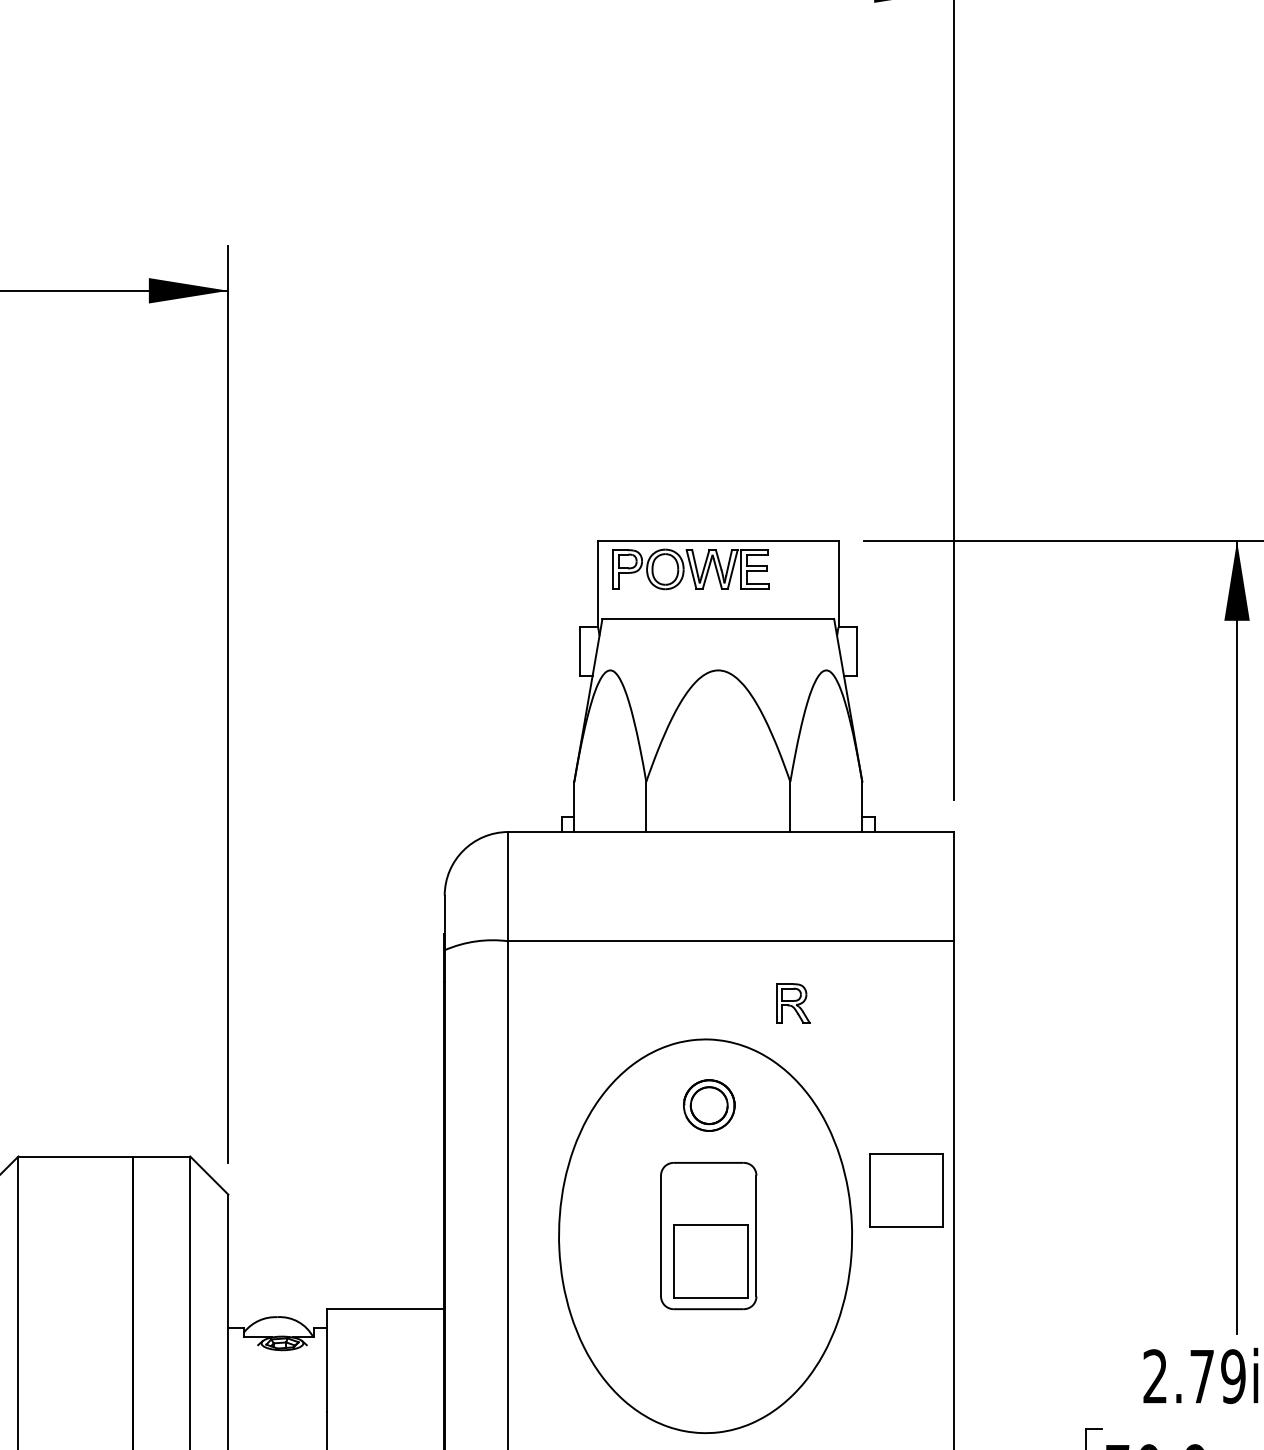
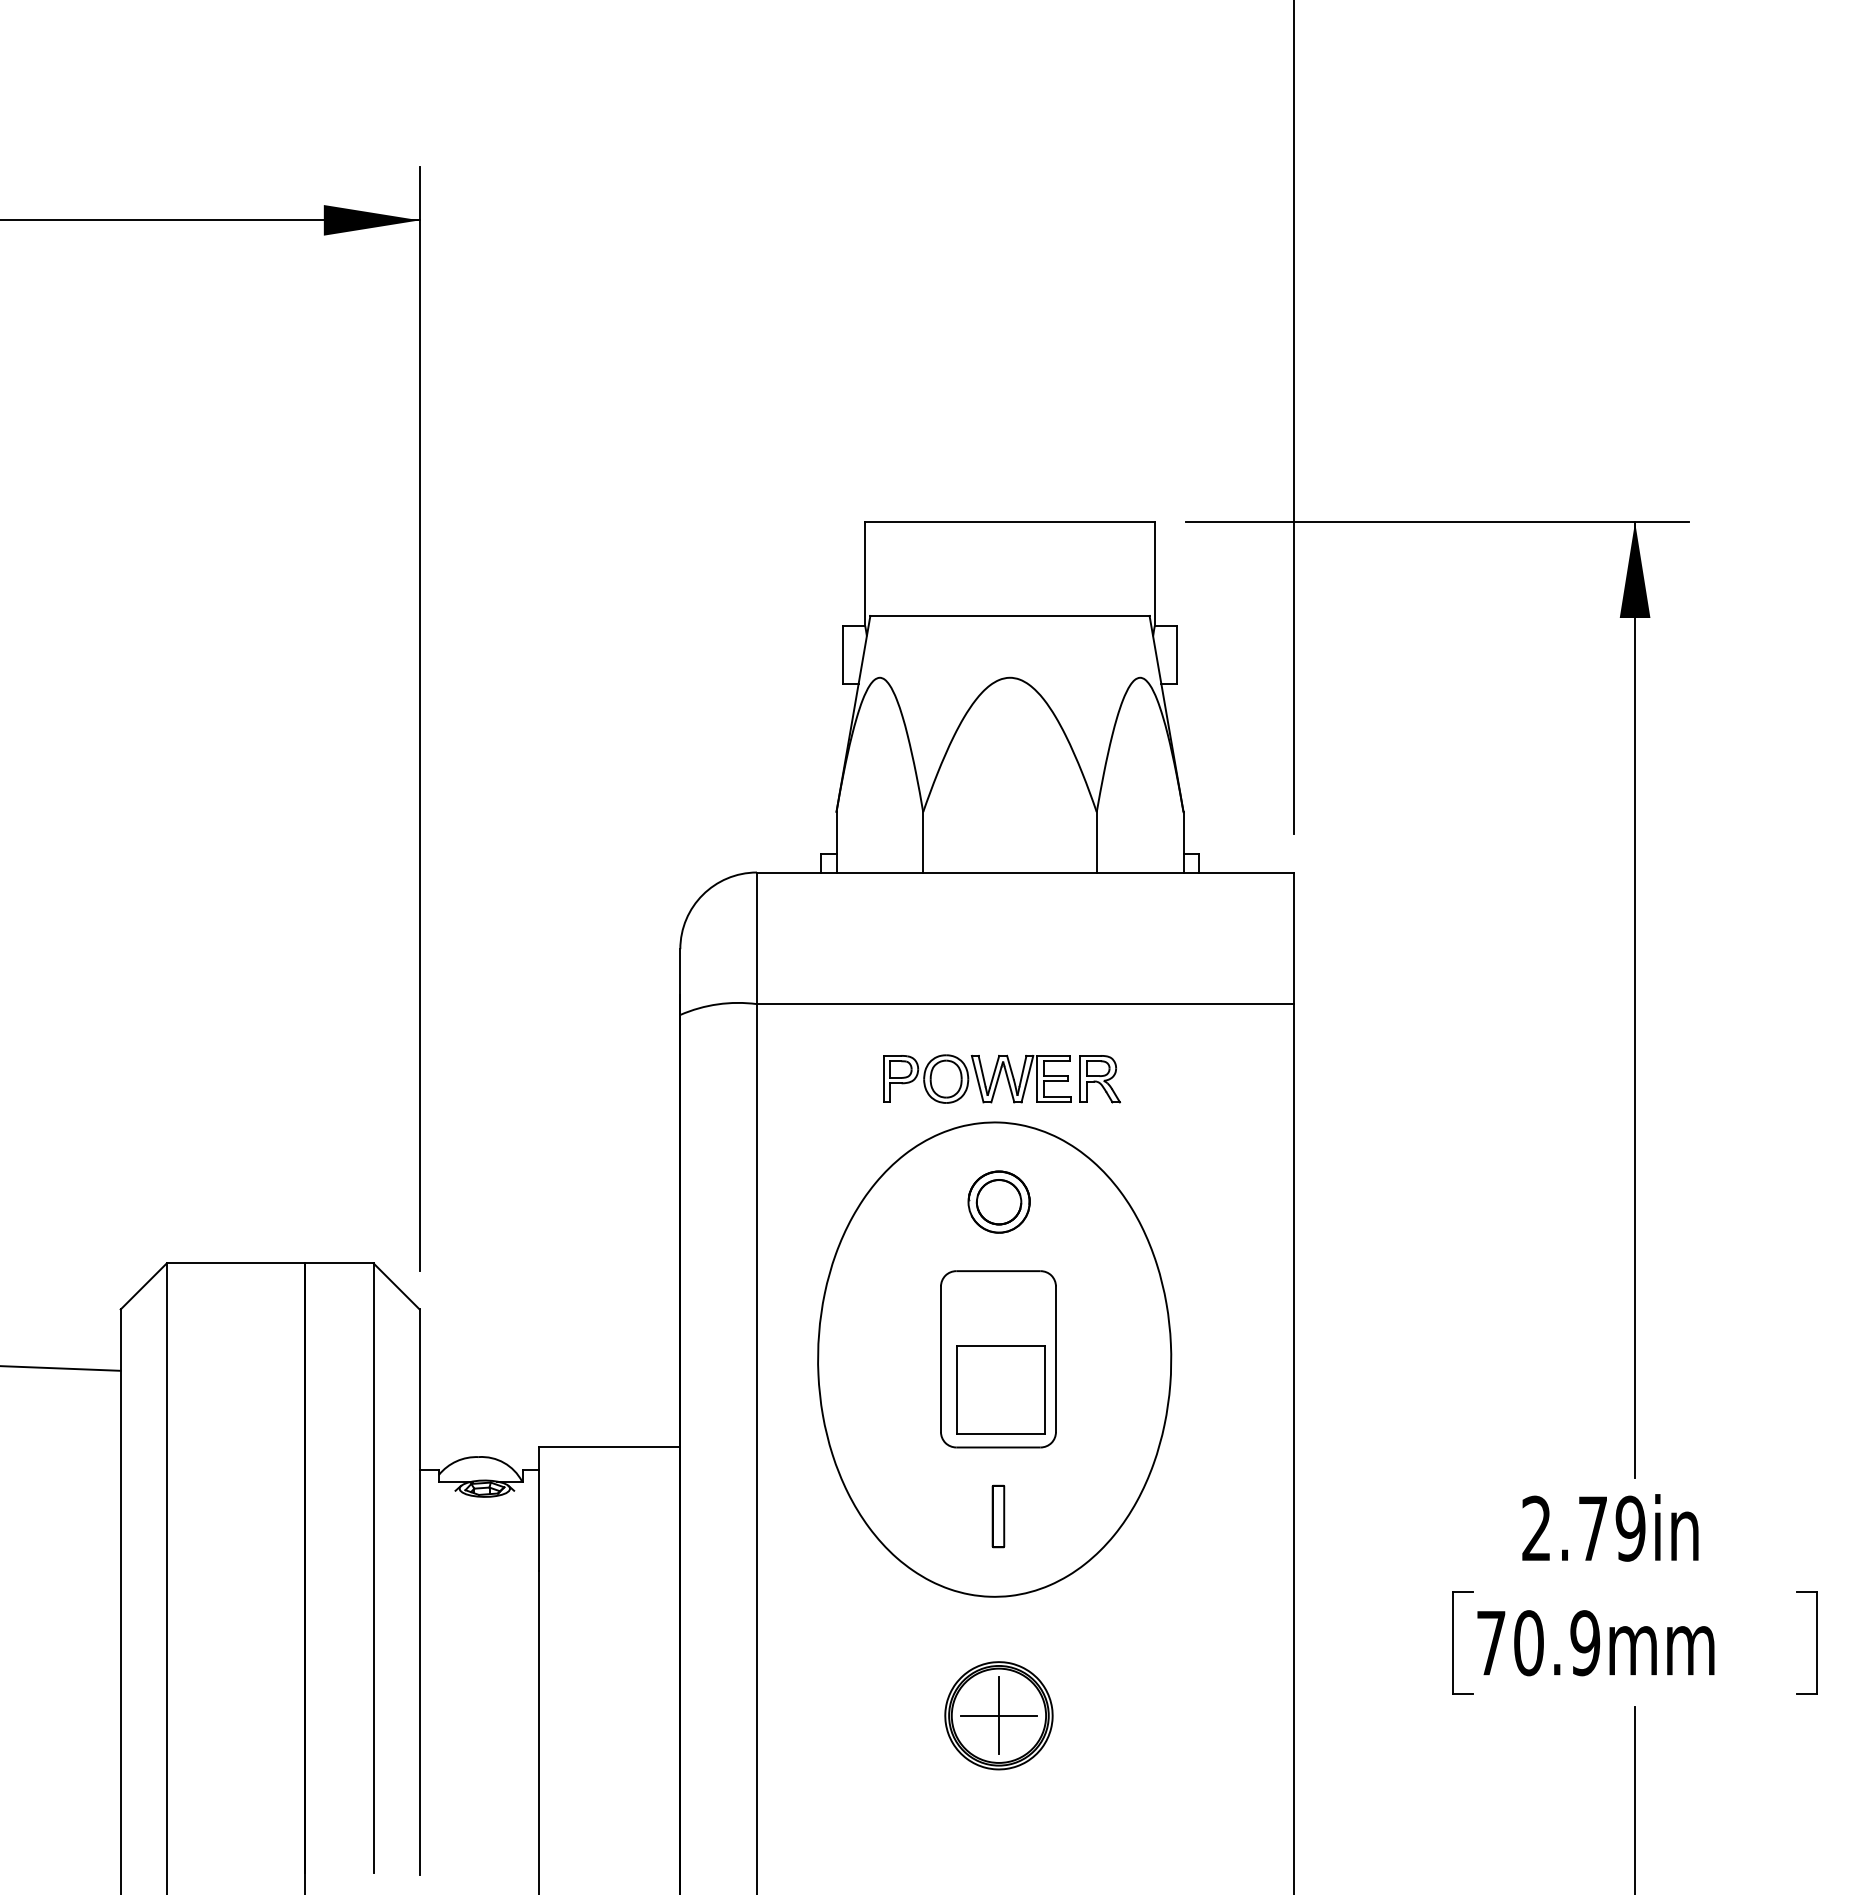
part: (691, 568) -> (977, 1078), moved
part: (906, 1190) -> (1236, 1304), removed
part: (708, 1366) -> (998, 1516), added

